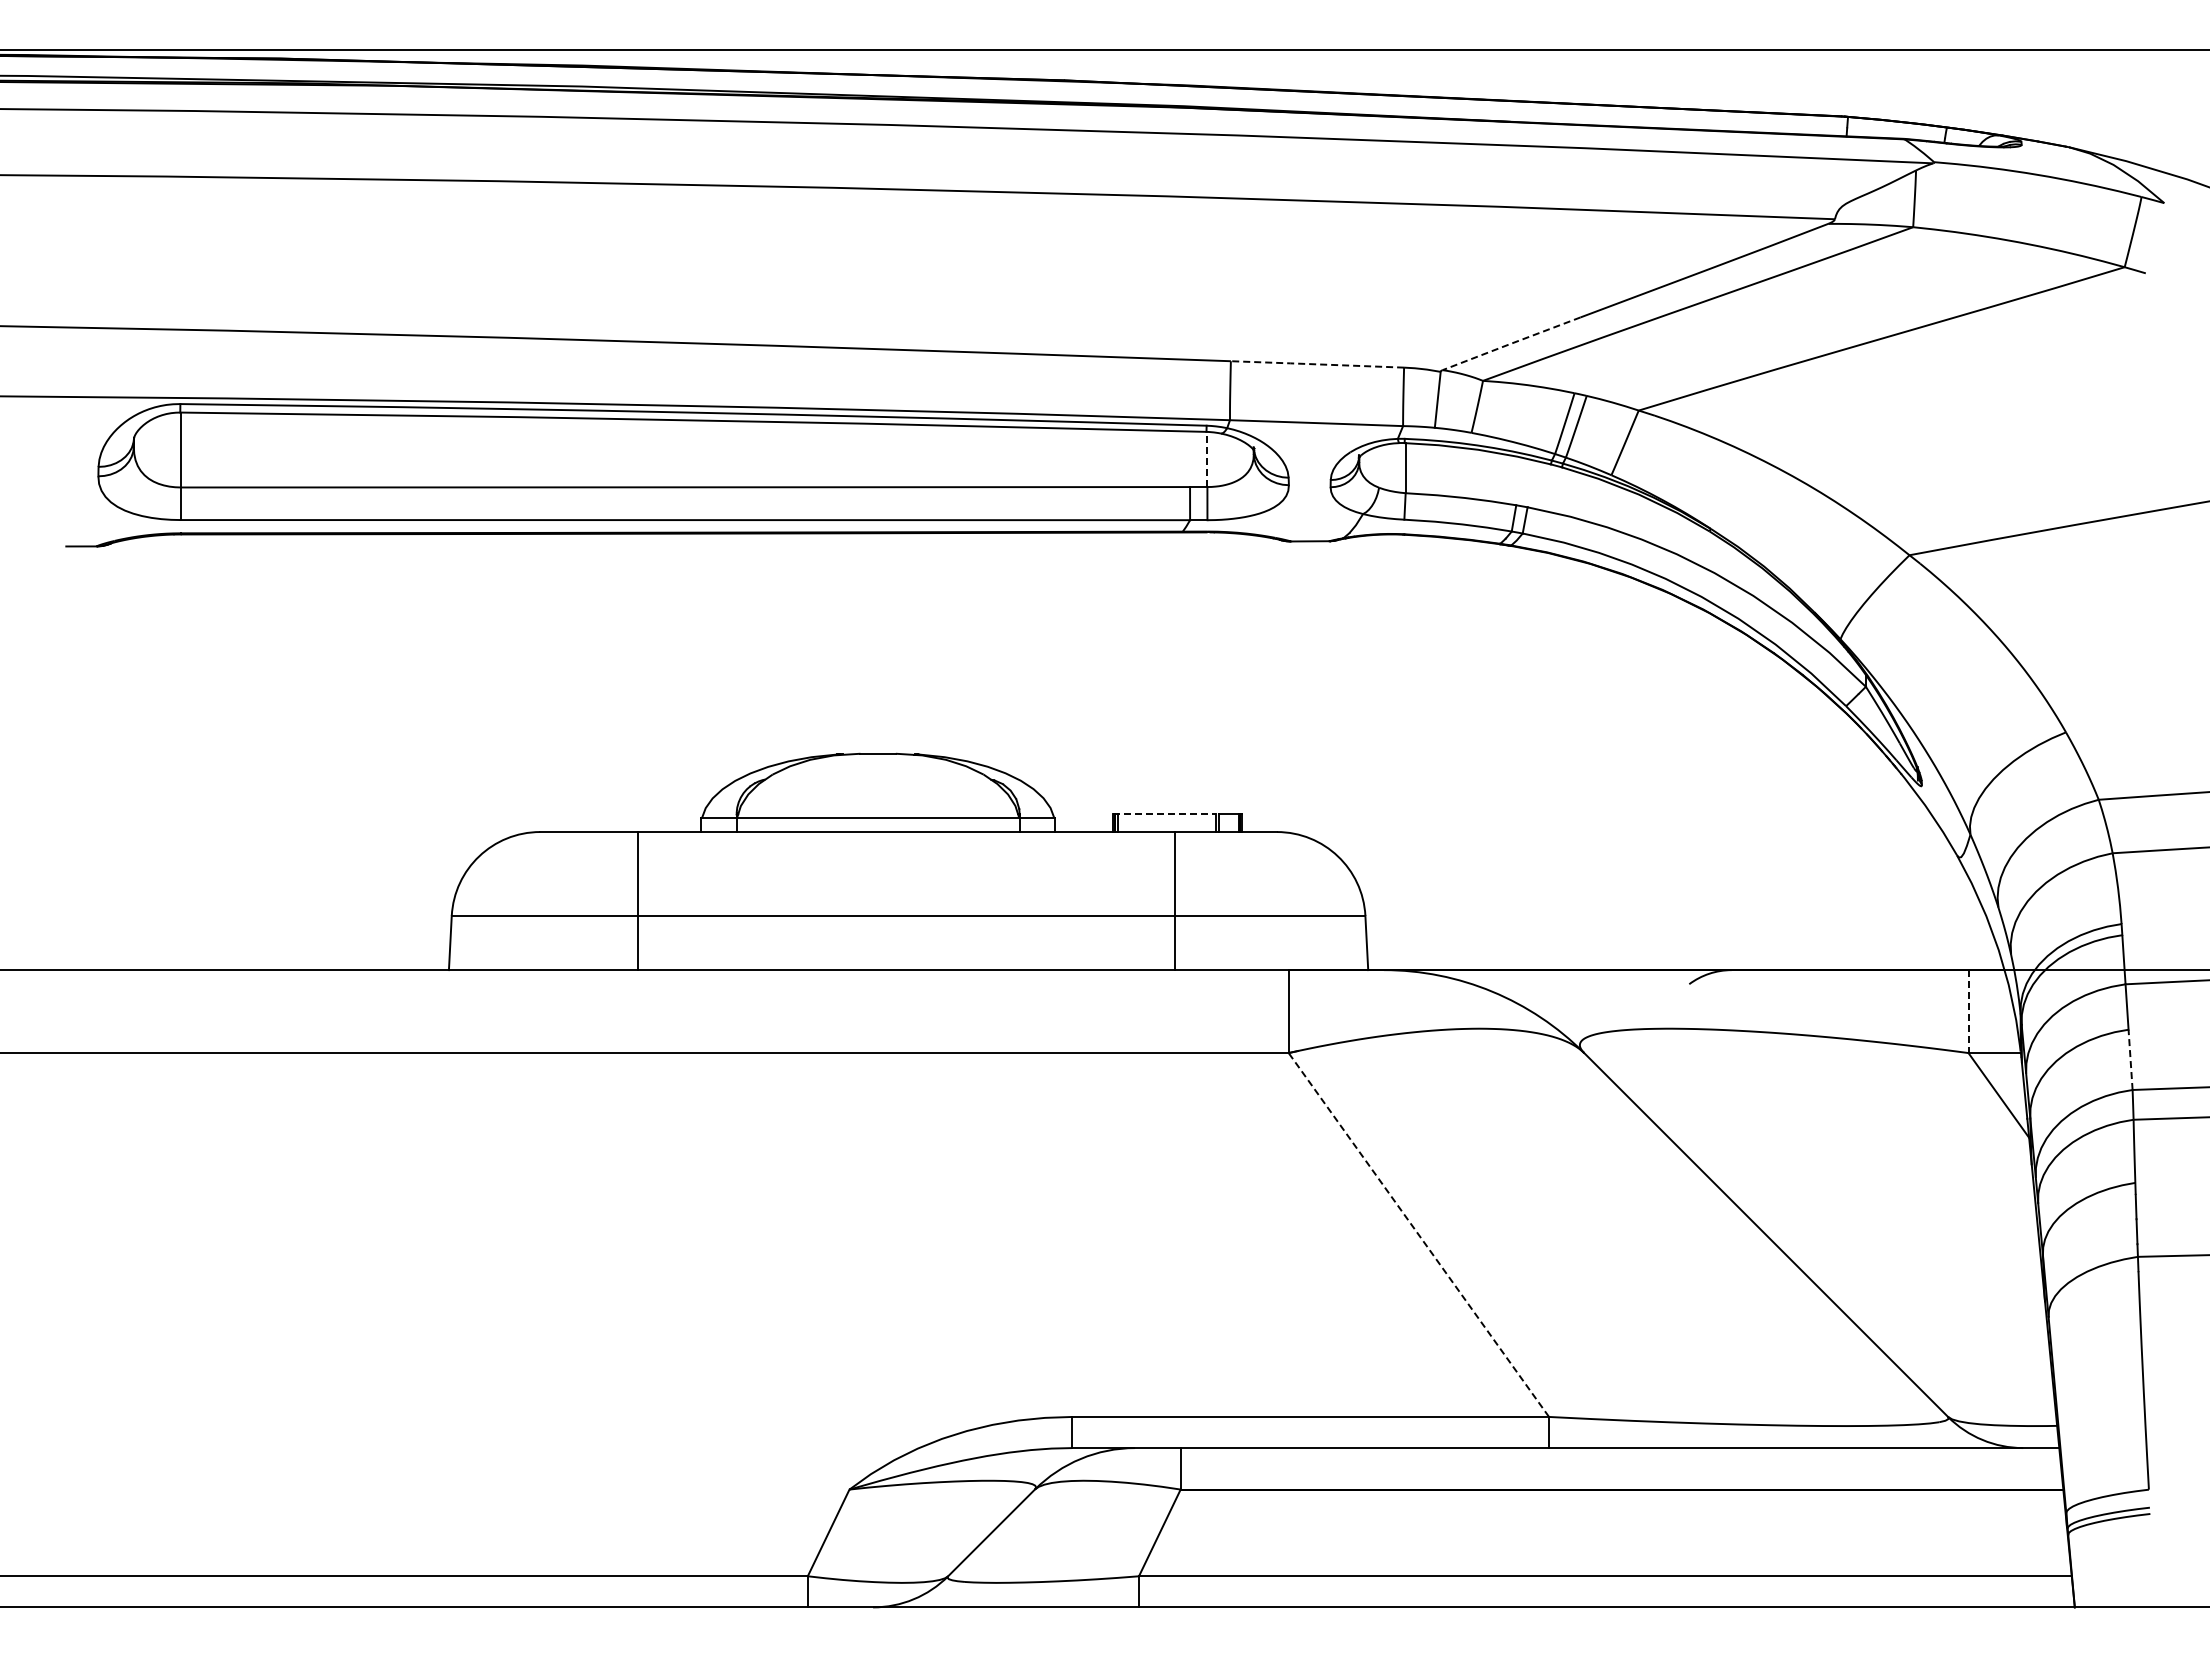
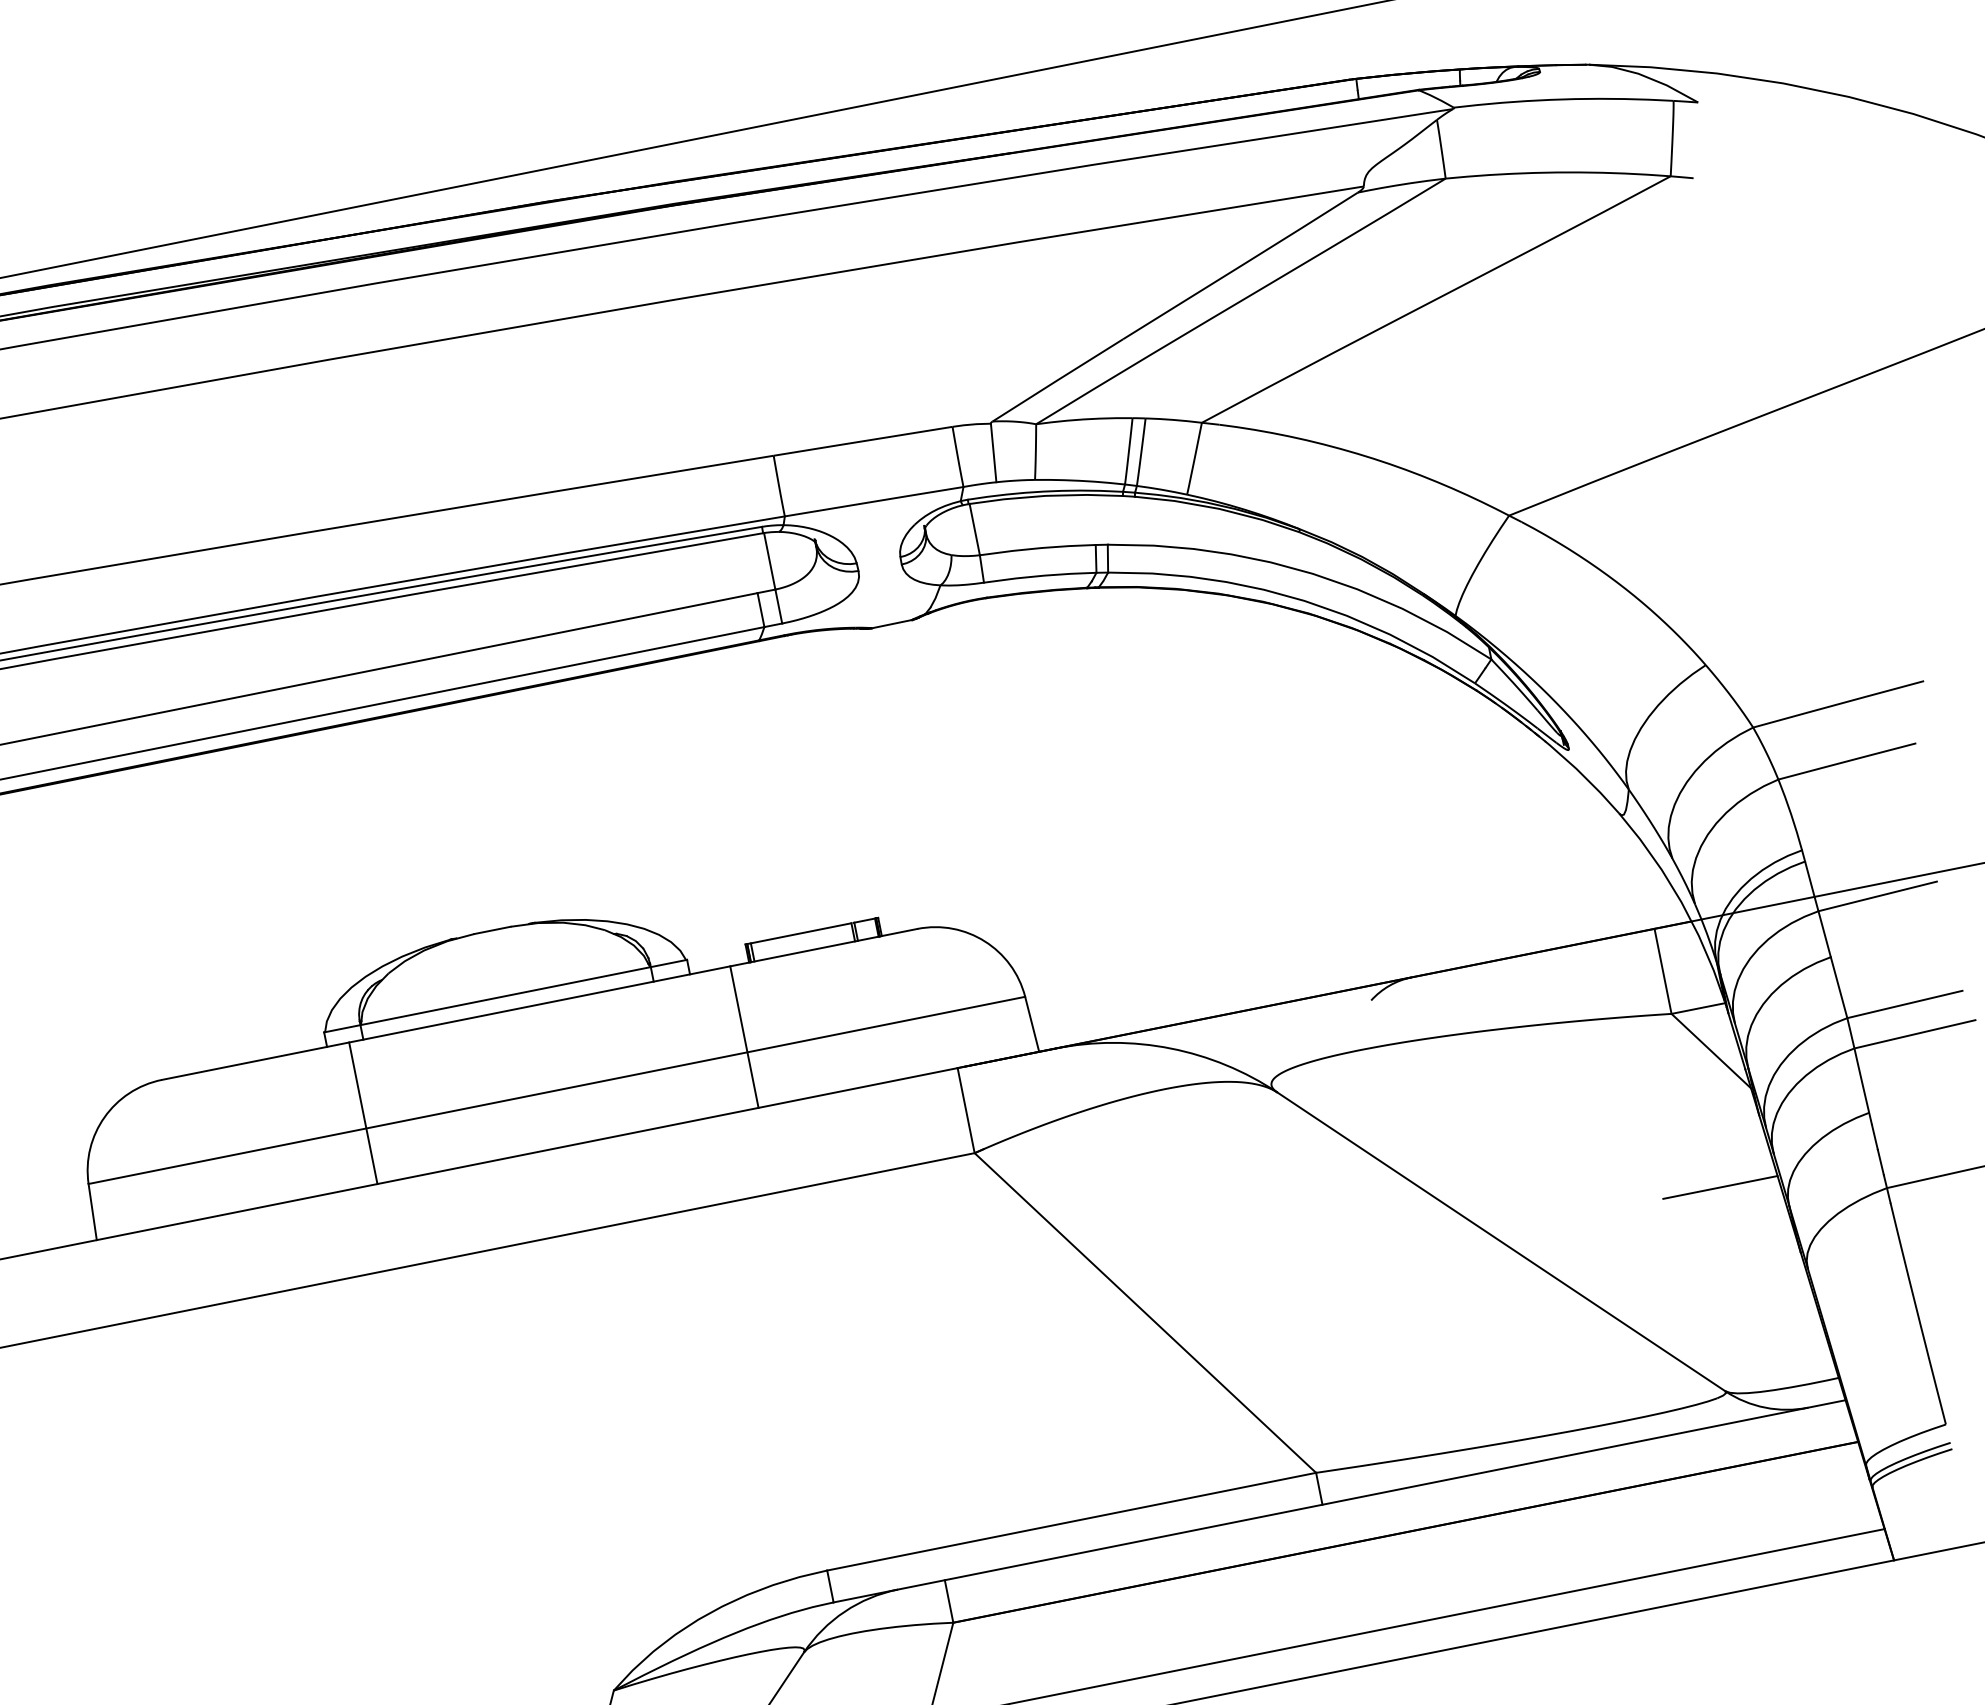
line: (1511, 343) -> (1057, 380), dashed -> solid
line: (1316, 364) -> (862, 441), dashed -> solid
line: (1207, 459) -> (769, 561), dashed -> solid
line: (1164, 814) -> (798, 934), dashed -> solid
line: (637, 901) -> (363, 1113), moved
line: (1175, 901) -> (744, 1037), moved
line: (1968, 1012) -> (1663, 972), dashed -> solid
line: (2130, 1059) -> (1838, 987), dashed -> solid
line: (1981, 1225) -> (1720, 1188), added
line: (1418, 1235) -> (1145, 1313), dashed -> solid

